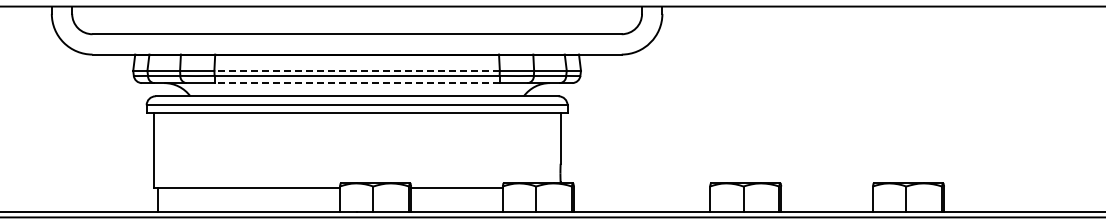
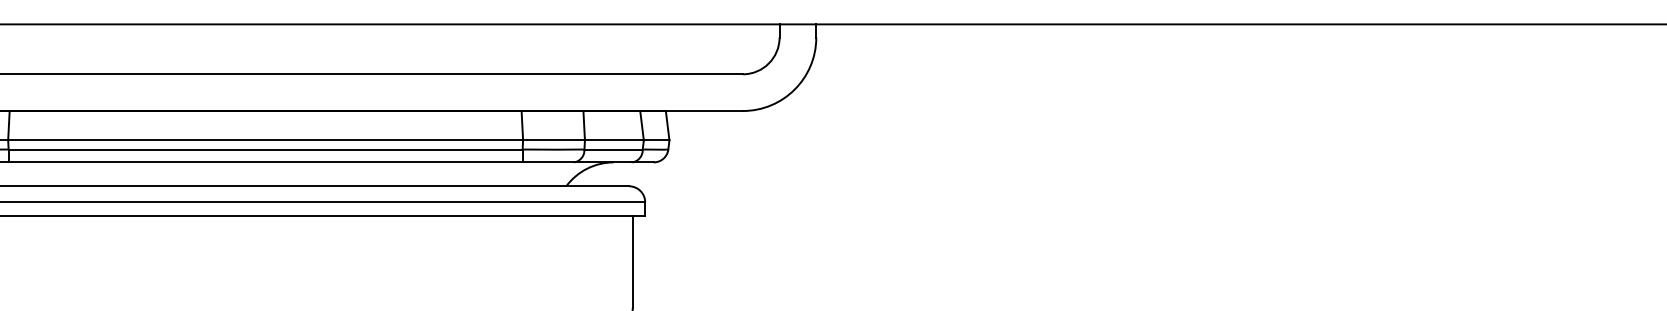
line: (357, 70) -> (266, 139), dashed -> solid
line: (356, 83) -> (264, 163), dashed -> solid

